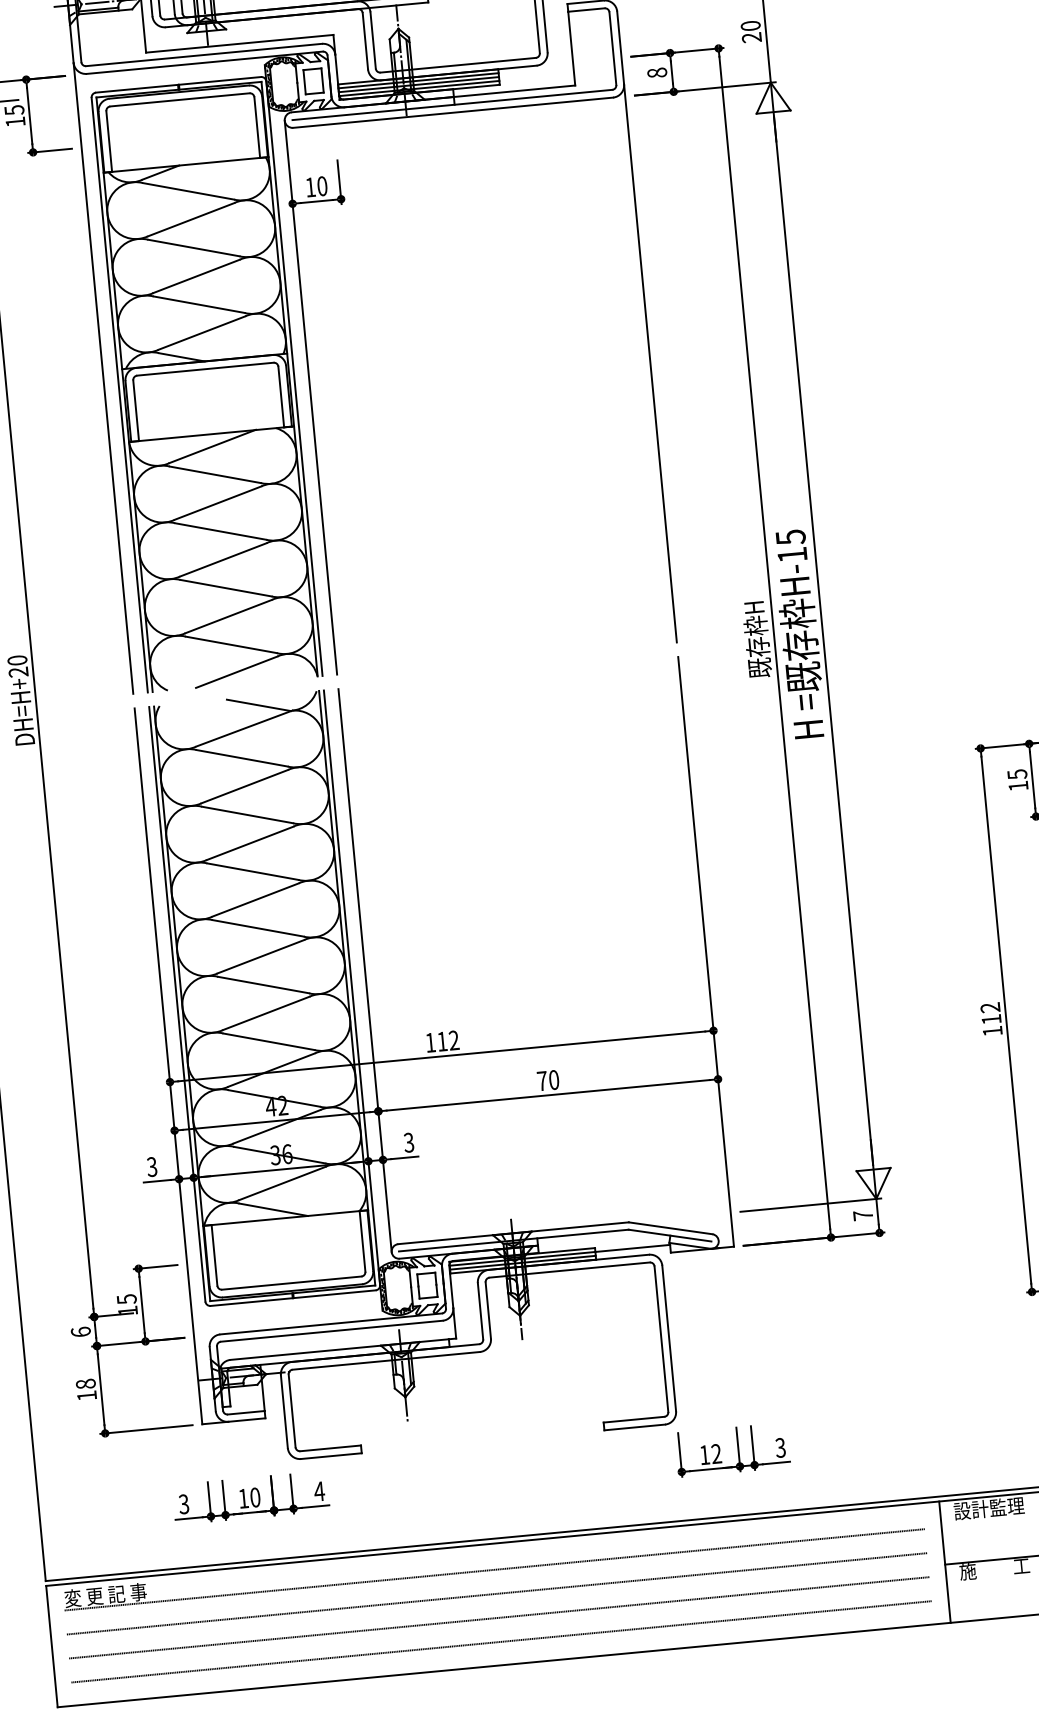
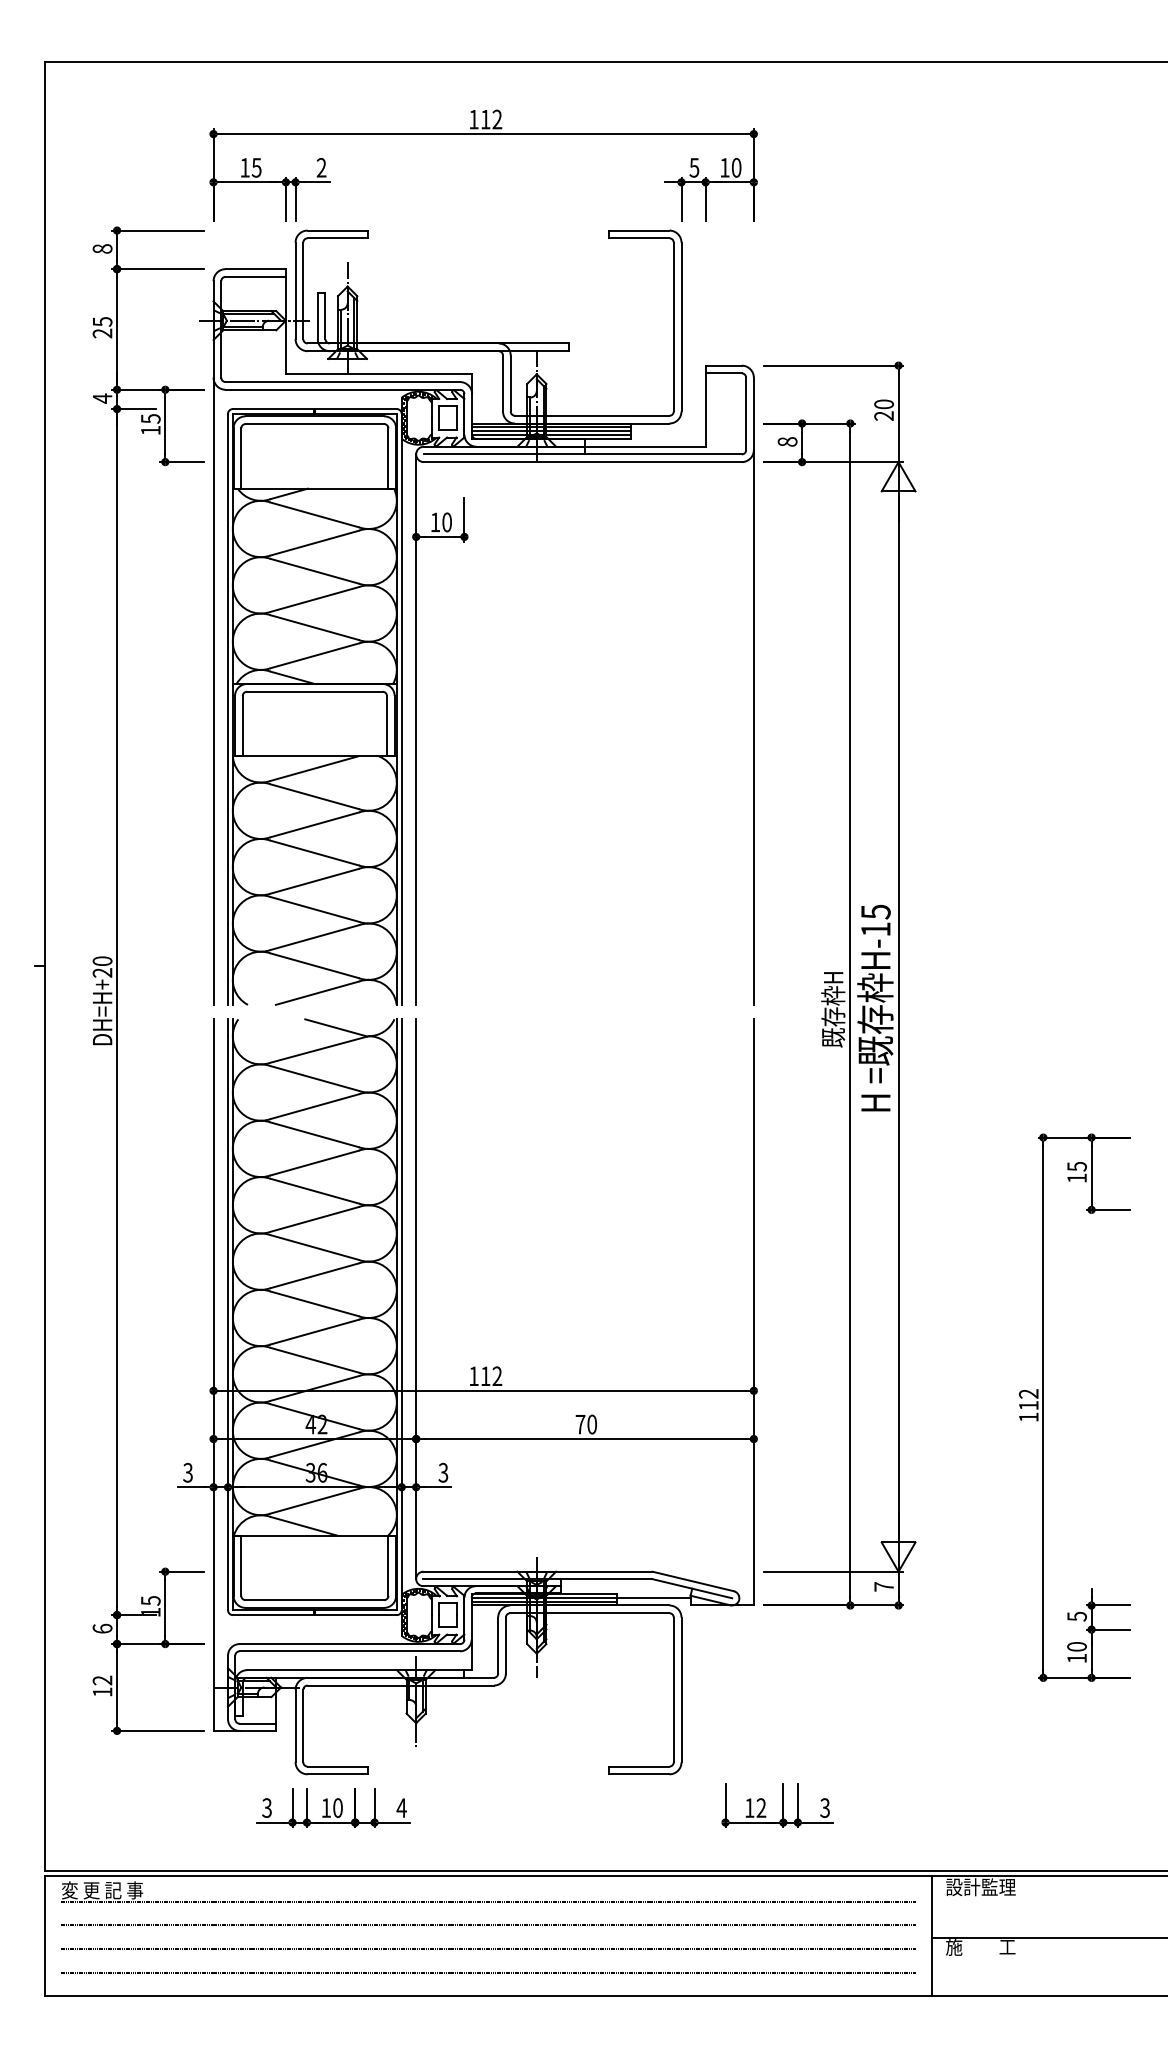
text: (85, 1384) -> (102, 1680), 18 -> 12
part: (732, 1449) -> (777, 1805), moved
part: (250, 1497) -> (333, 1807), moved

